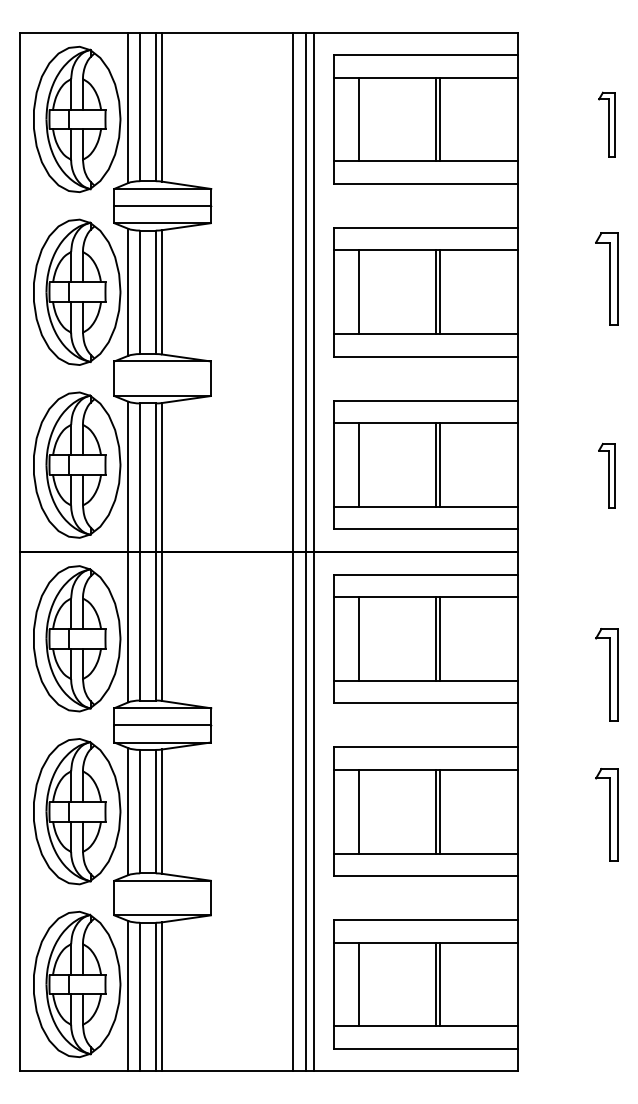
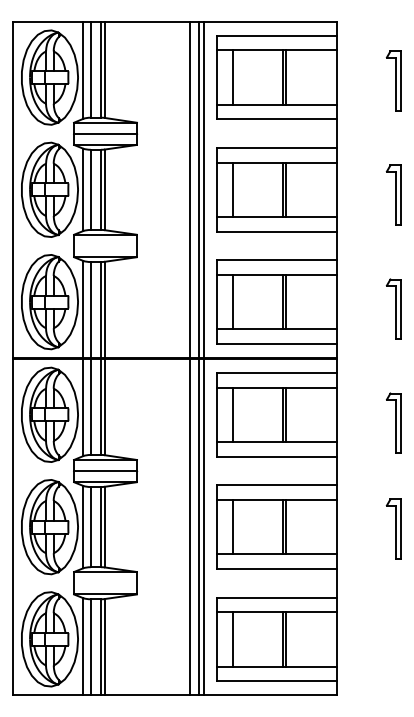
part: (606, 123) -> (393, 80), size x1.43
part: (606, 277) -> (393, 194), moved
part: (606, 475) -> (393, 308), size x1.43
part: (606, 673) -> (393, 422), moved

